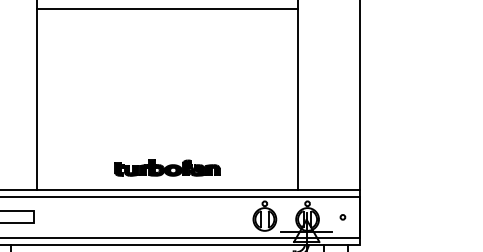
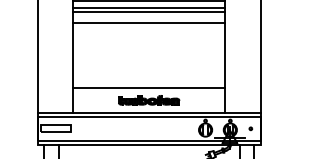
line: (166, 16) -> (148, 12), added
line: (166, 34) -> (148, 22), added
line: (166, 146) -> (148, 87), added

